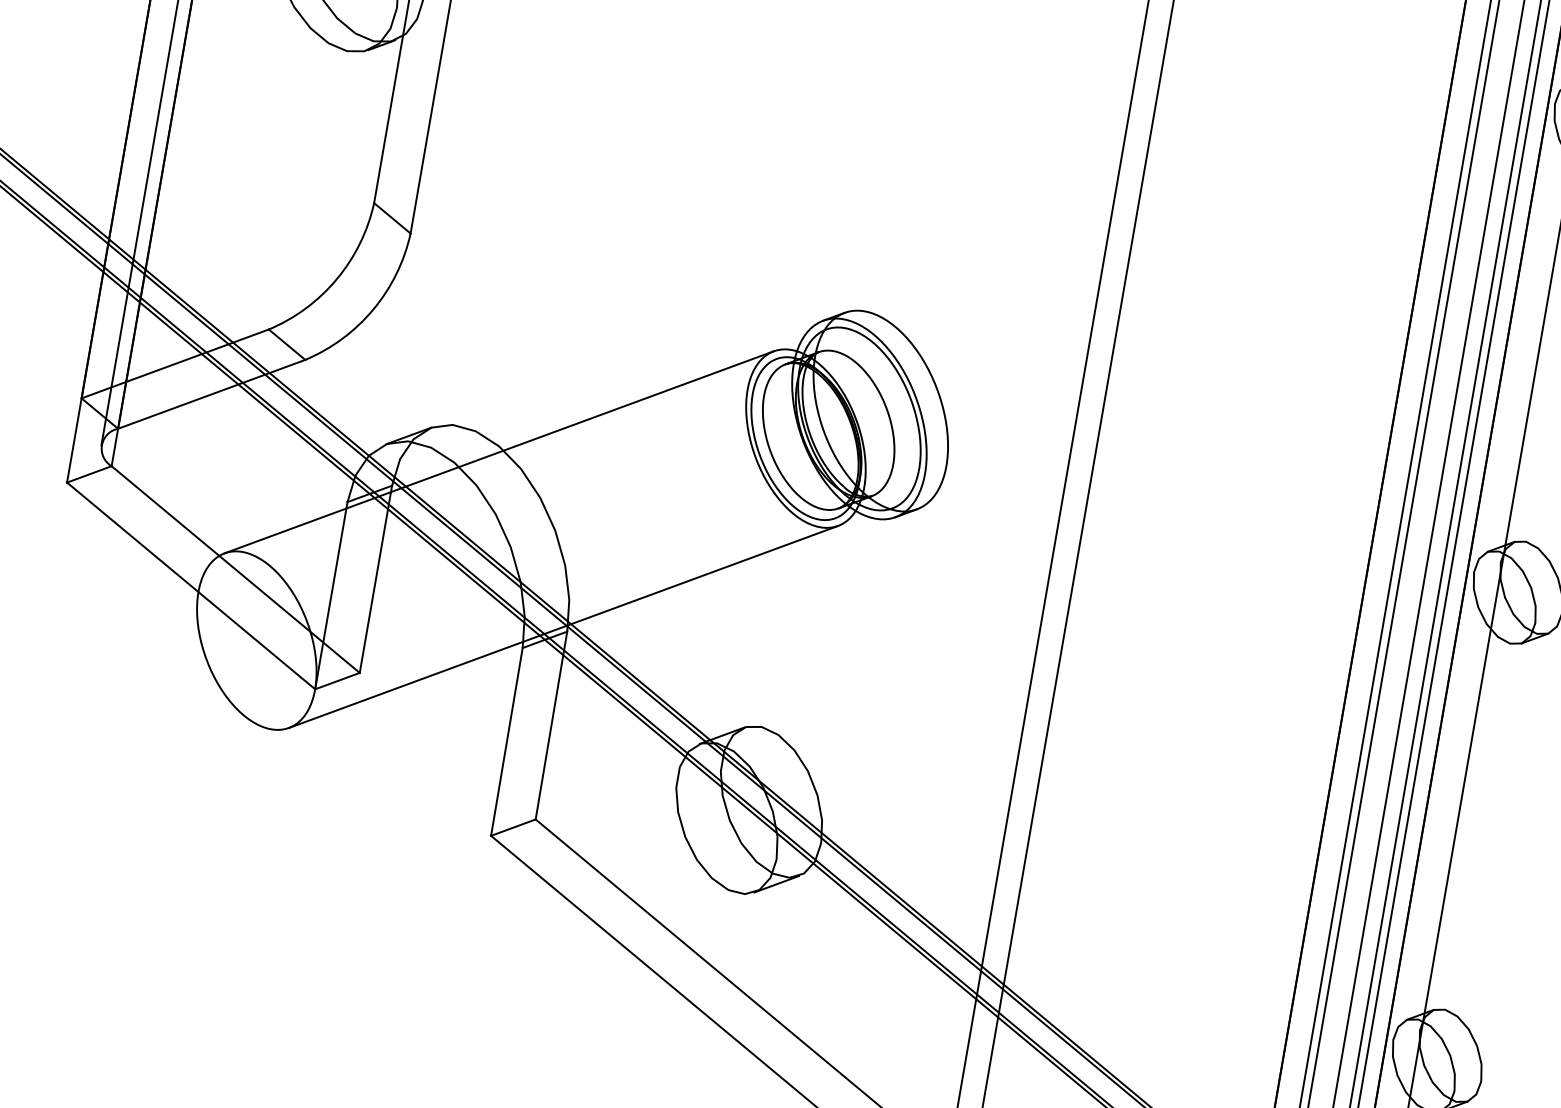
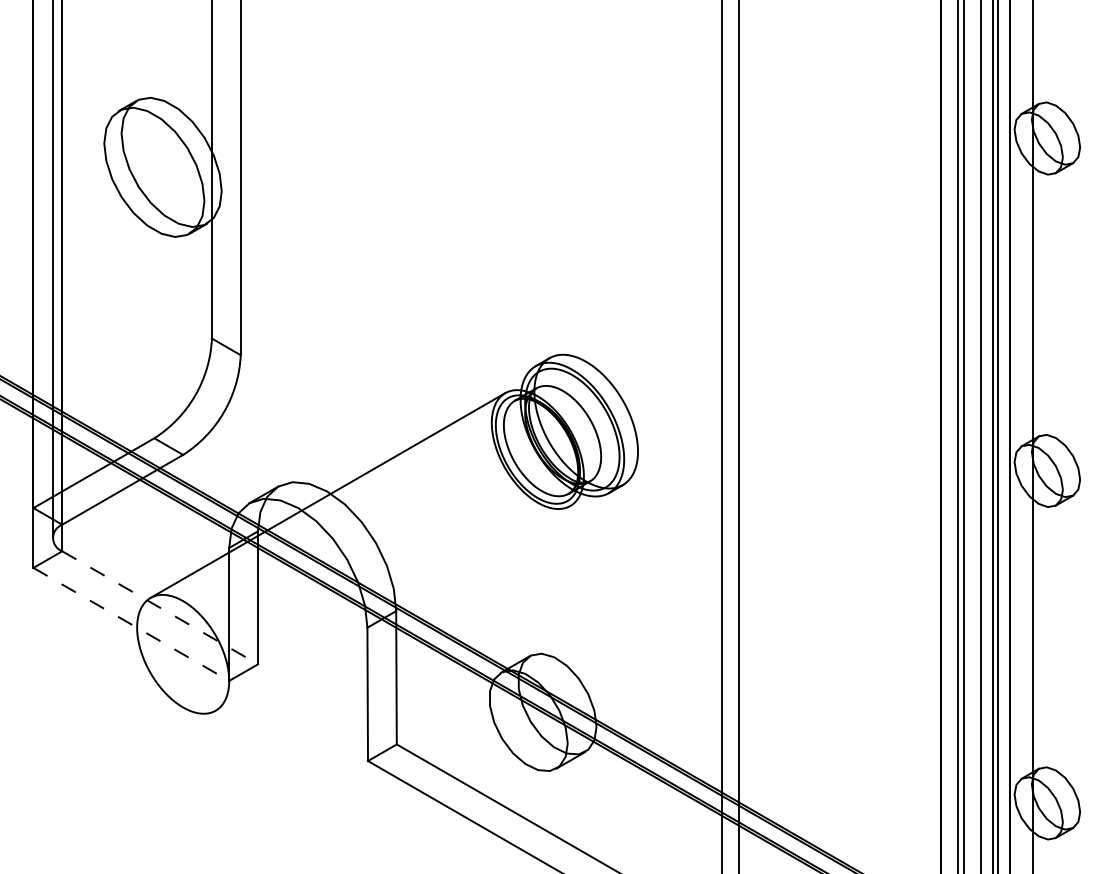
line: (236, 570) -> (160, 608), solid -> dashed
line: (191, 586) -> (131, 624), solid -> dashed
line: (562, 625) -> (392, 607), removed

